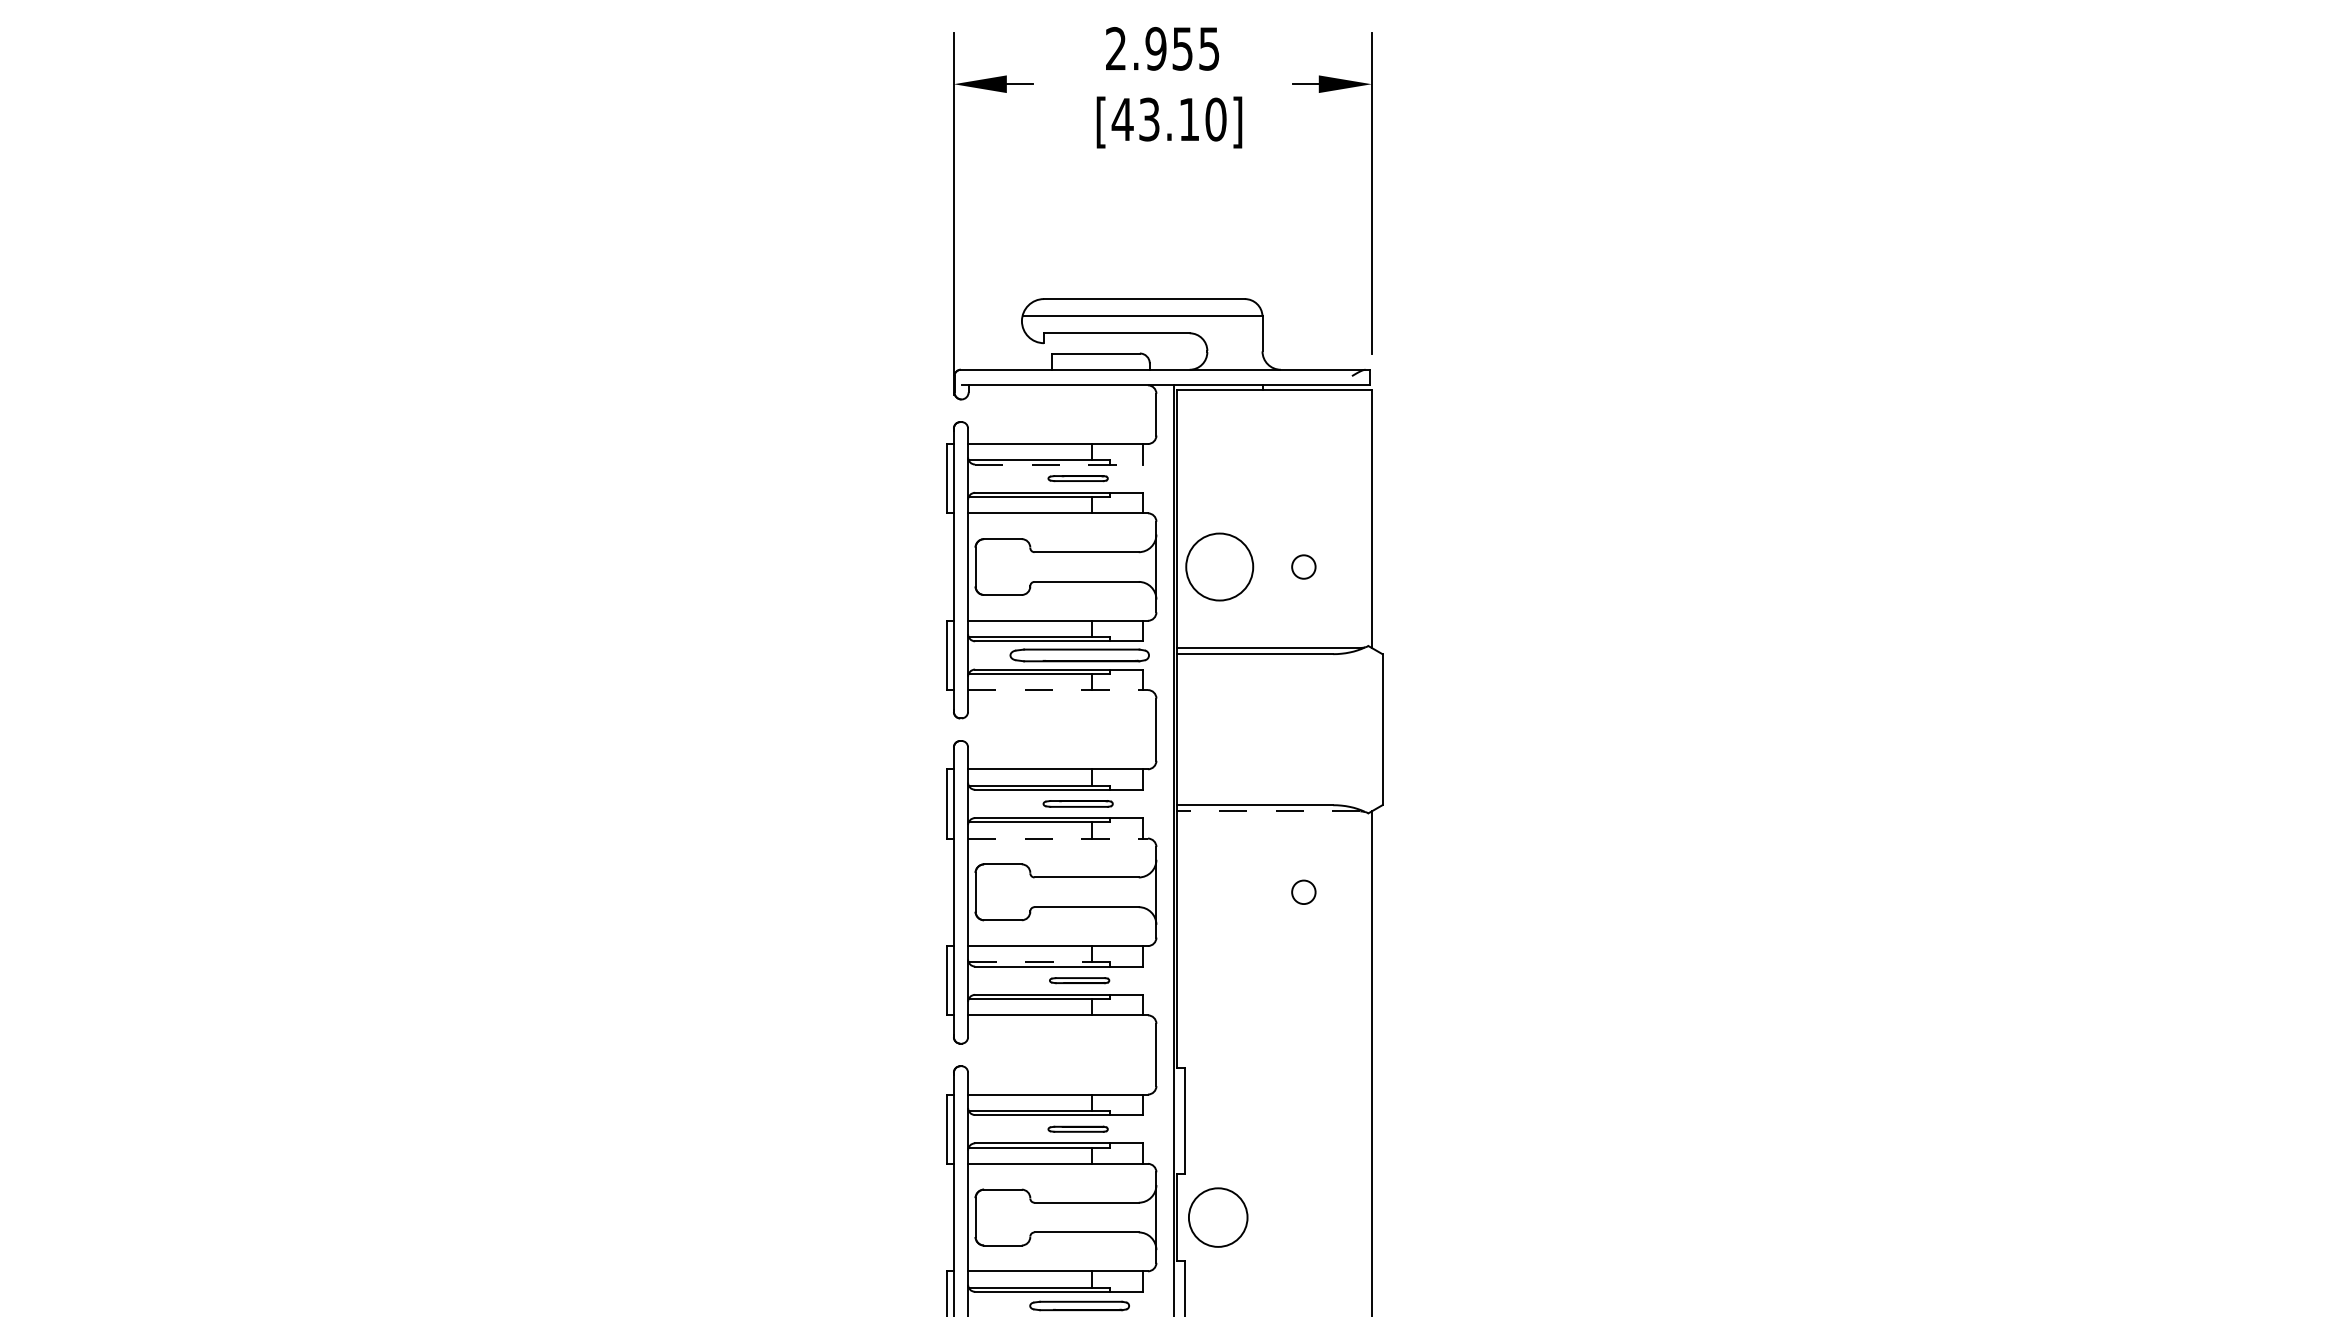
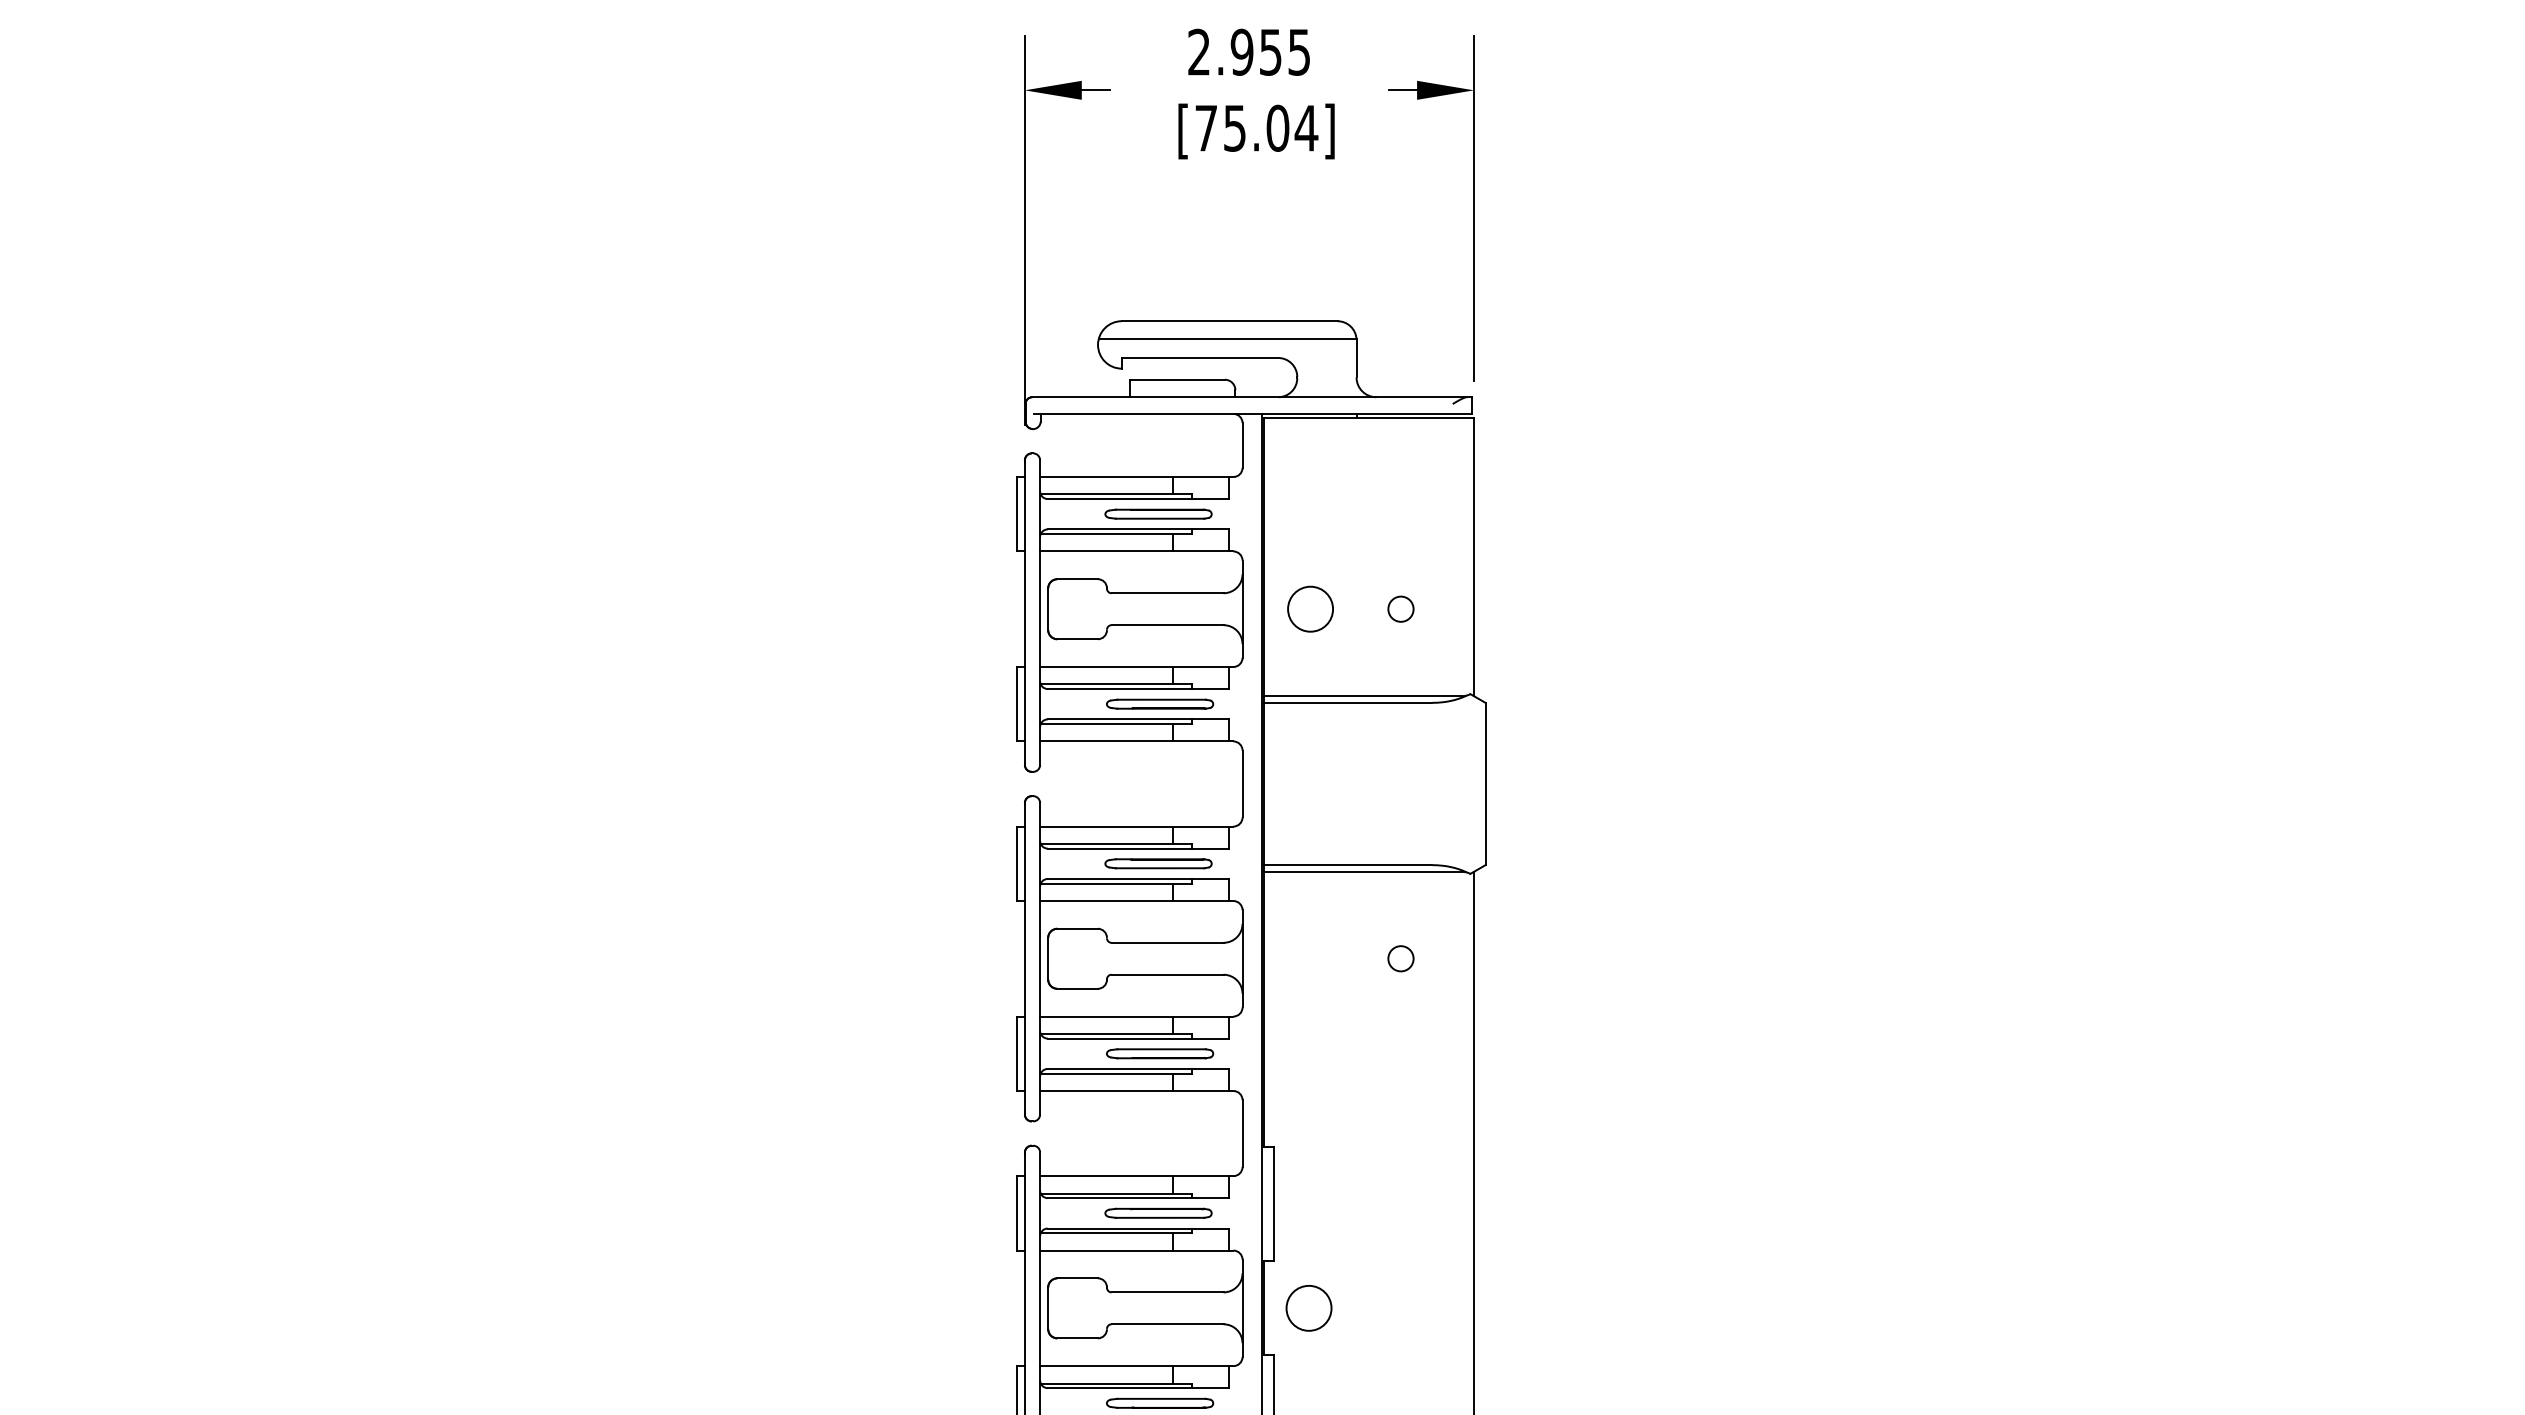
text: (1169, 119) -> (1256, 128), [43.10] -> [75.04]
line: (1059, 464) -> (1138, 499), dashed -> solid
part: (1077, 478) -> (1157, 514), size x1.67
circle: (1219, 566) -> (1310, 608), size x0.62
part: (1079, 655) -> (1159, 704), size x0.71
line: (1058, 690) -> (1137, 741), dashed -> solid
part: (1077, 803) -> (1157, 863), size x1.43
line: (1268, 811) -> (1362, 871), dashed -> solid
line: (1058, 838) -> (1137, 900), dashed -> solid
line: (1039, 962) -> (1116, 1034), dashed -> solid
part: (1079, 980) -> (1159, 1053), size x1.67
part: (1077, 1129) -> (1157, 1213), size x1.67
circle: (1218, 1217) -> (1309, 1308), size x0.71

